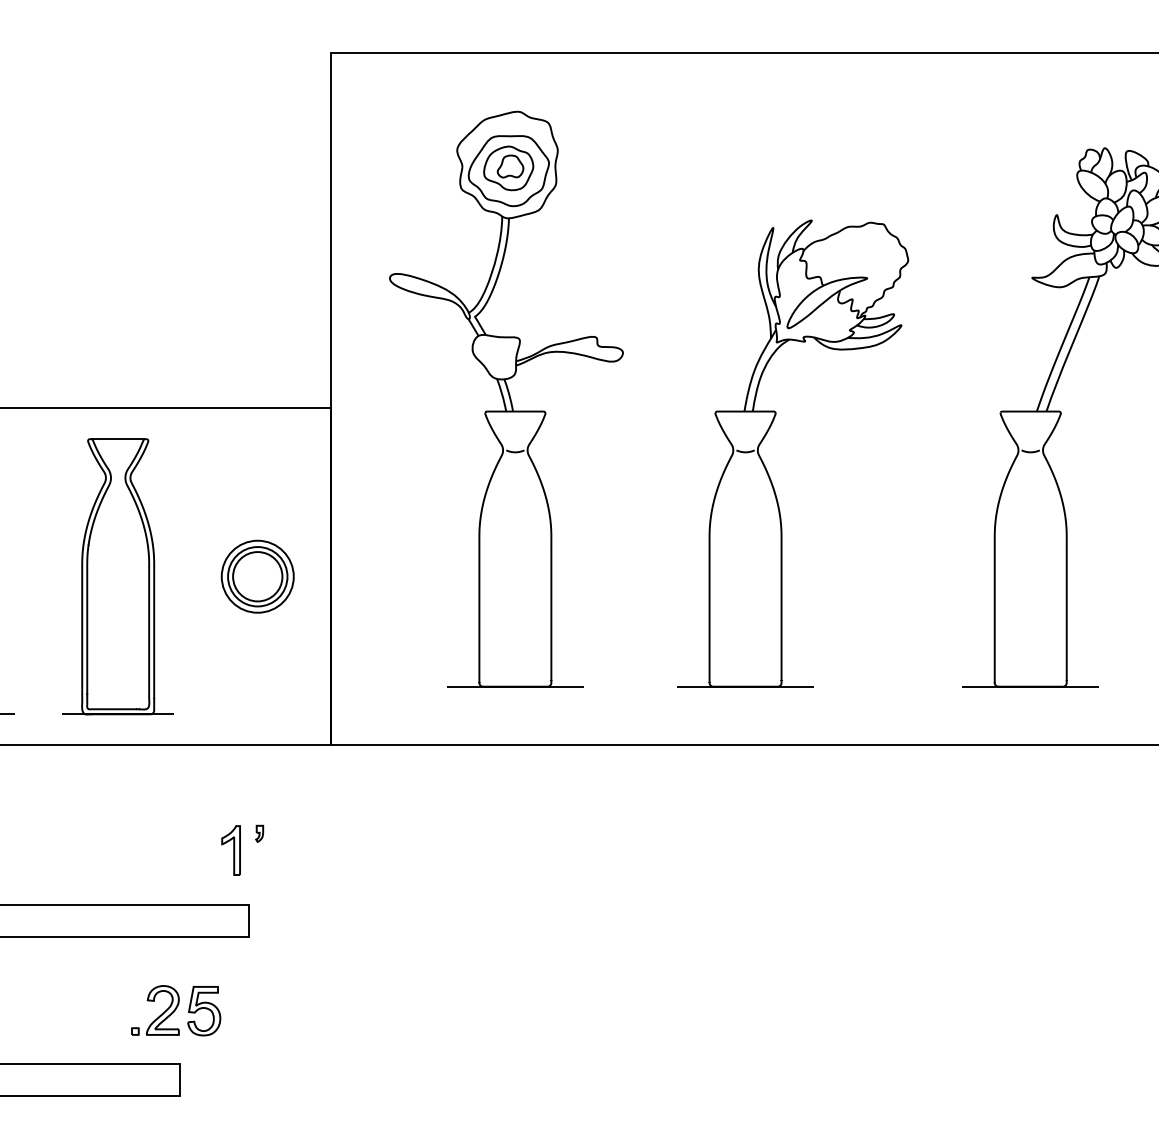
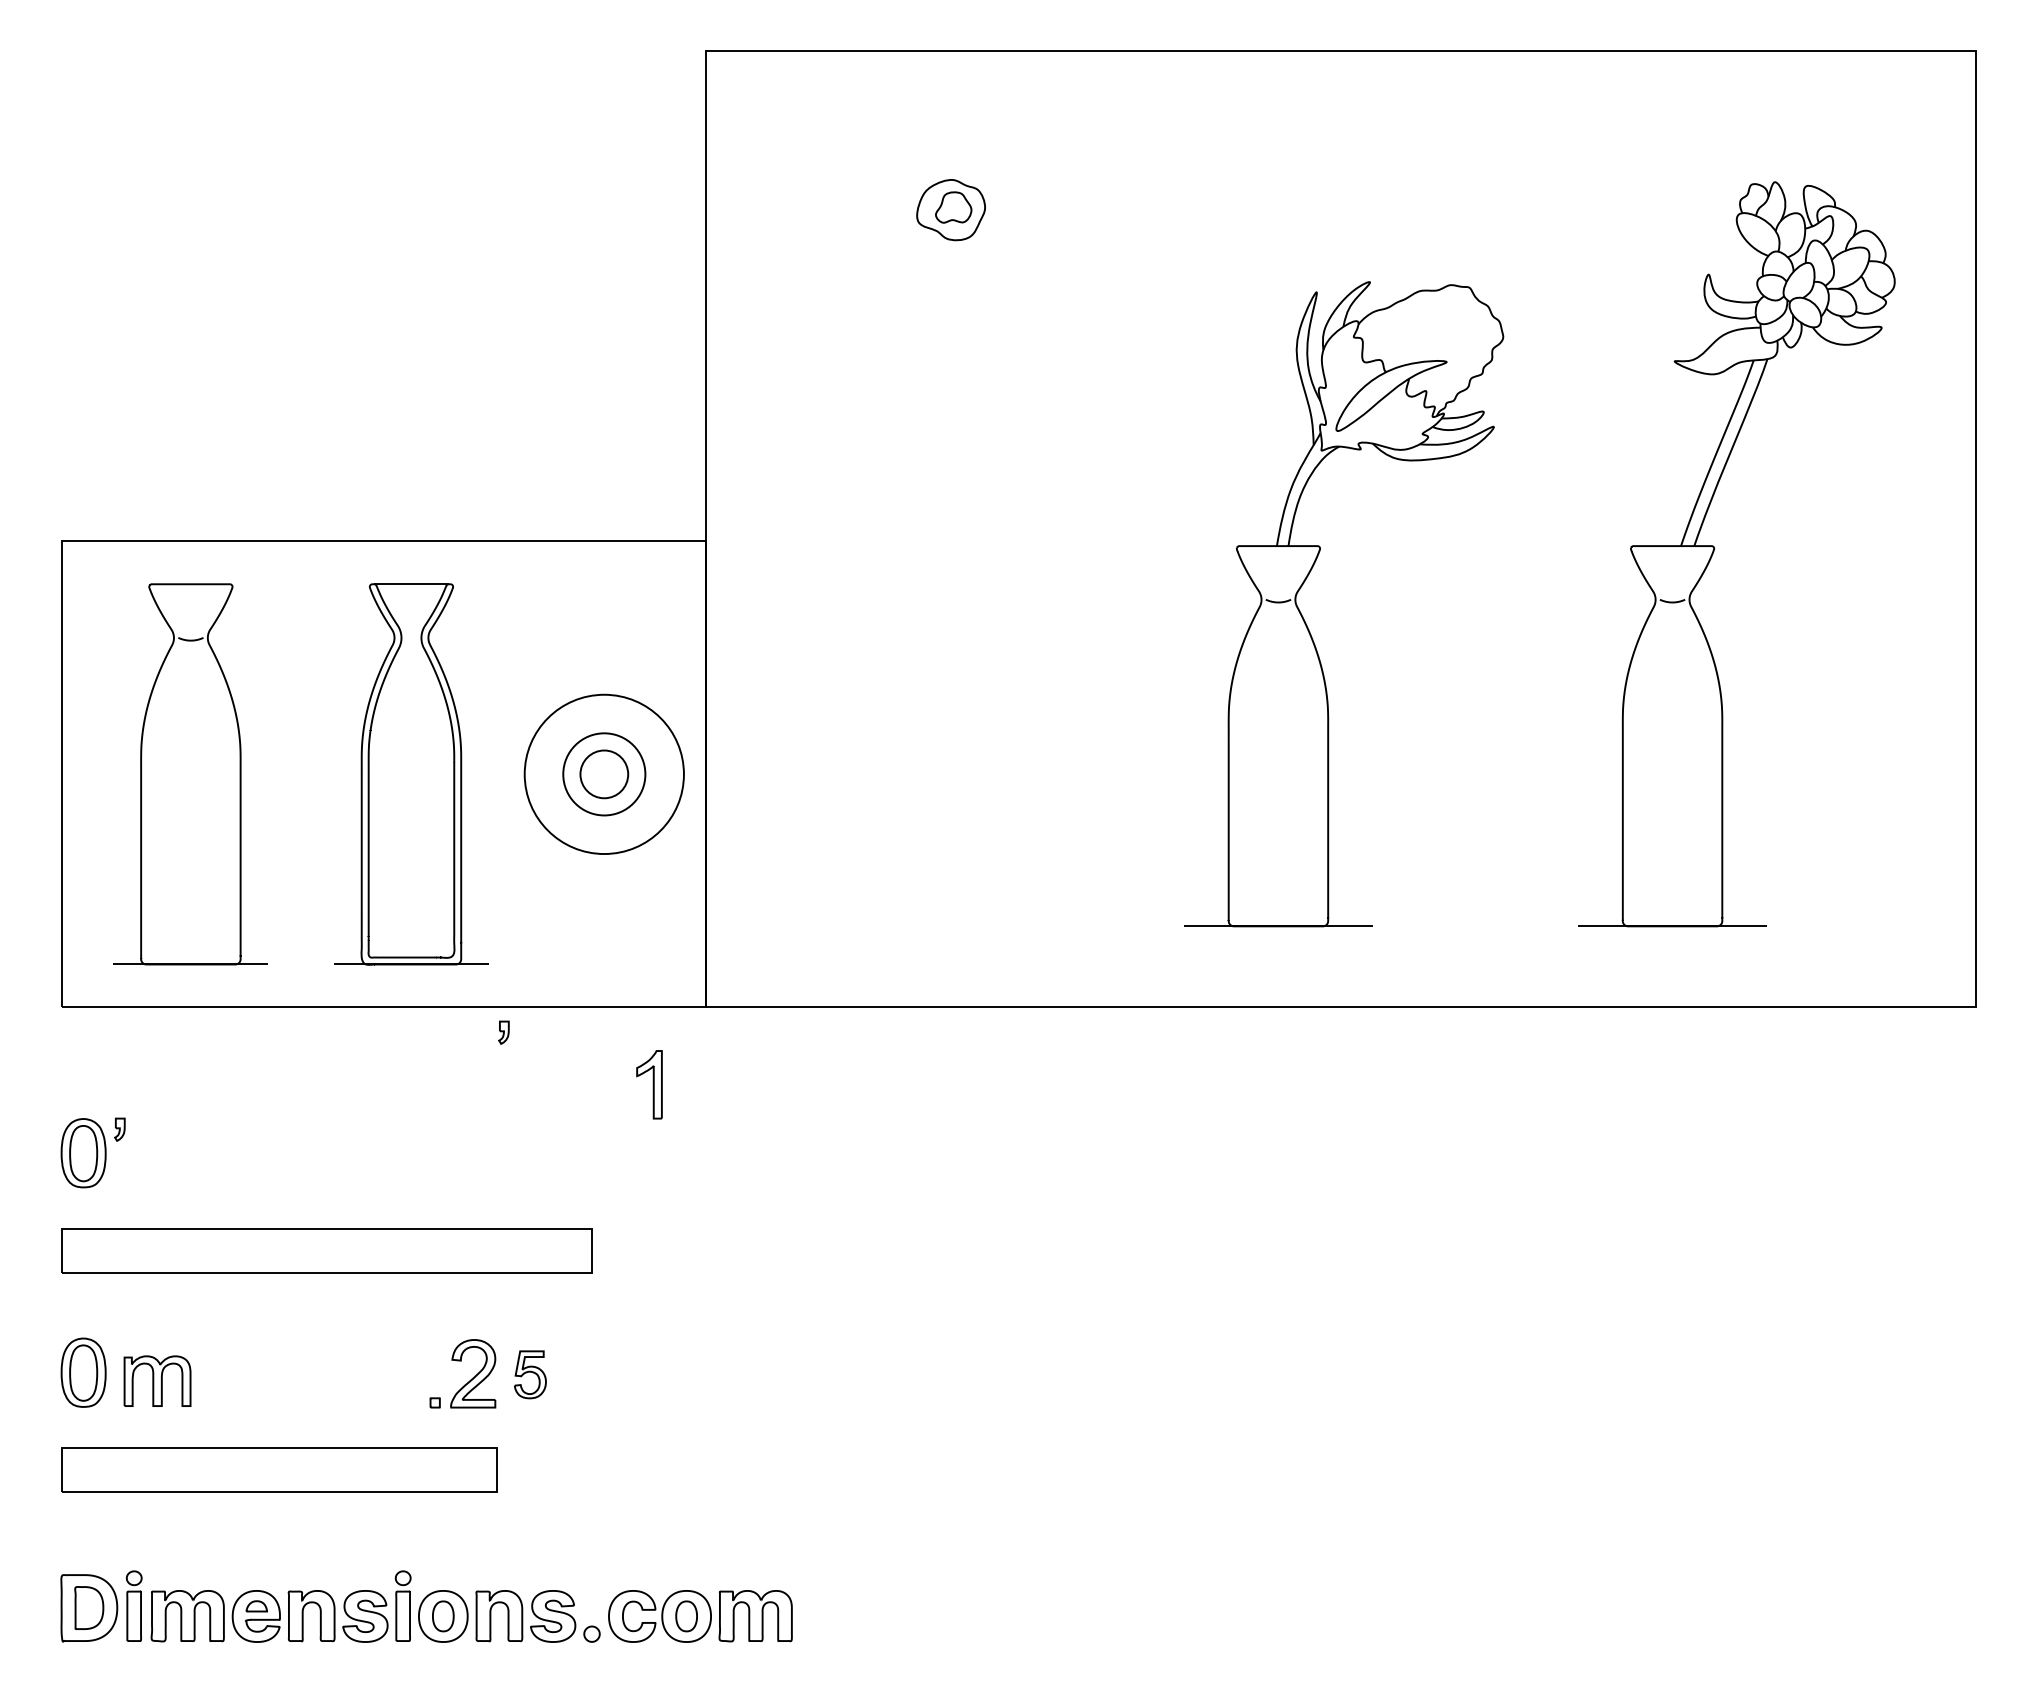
part: (506, 398) -> (947, 528), removed
circle: (257, 576) -> (604, 774), size x0.7
circle: (257, 576) -> (604, 774), size x1.6
part: (259, 833) -> (503, 1032), moved
part: (231, 850) -> (649, 1084), moved
part: (204, 1010) -> (530, 1374), size x0.7

